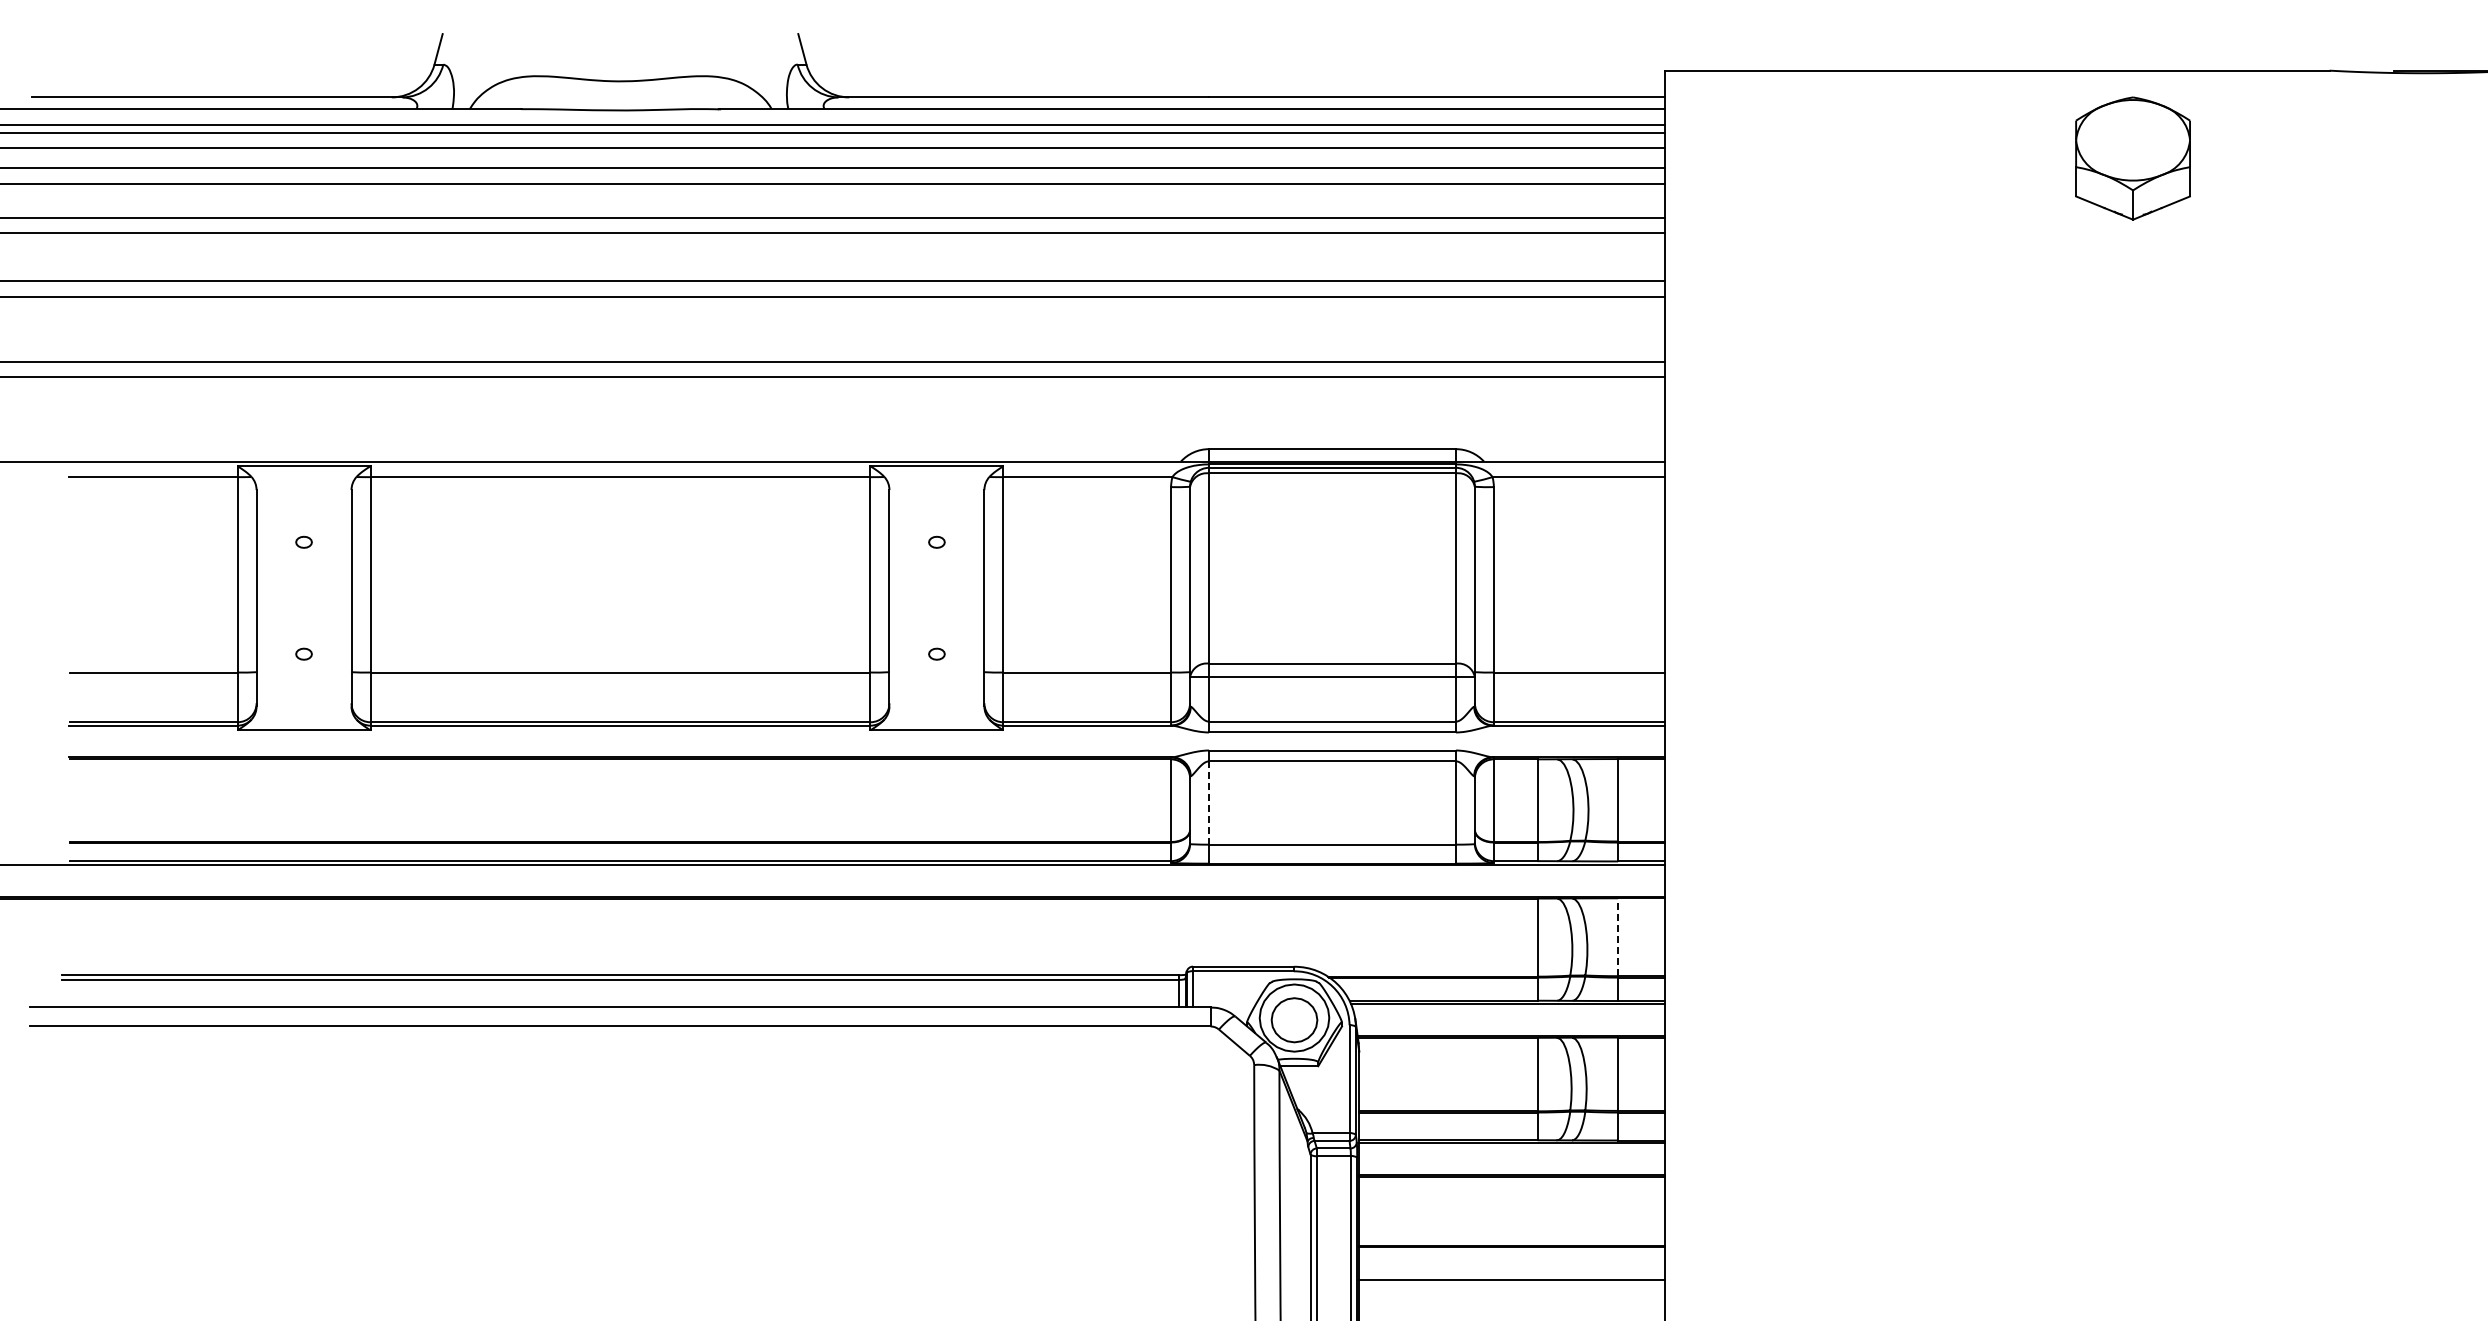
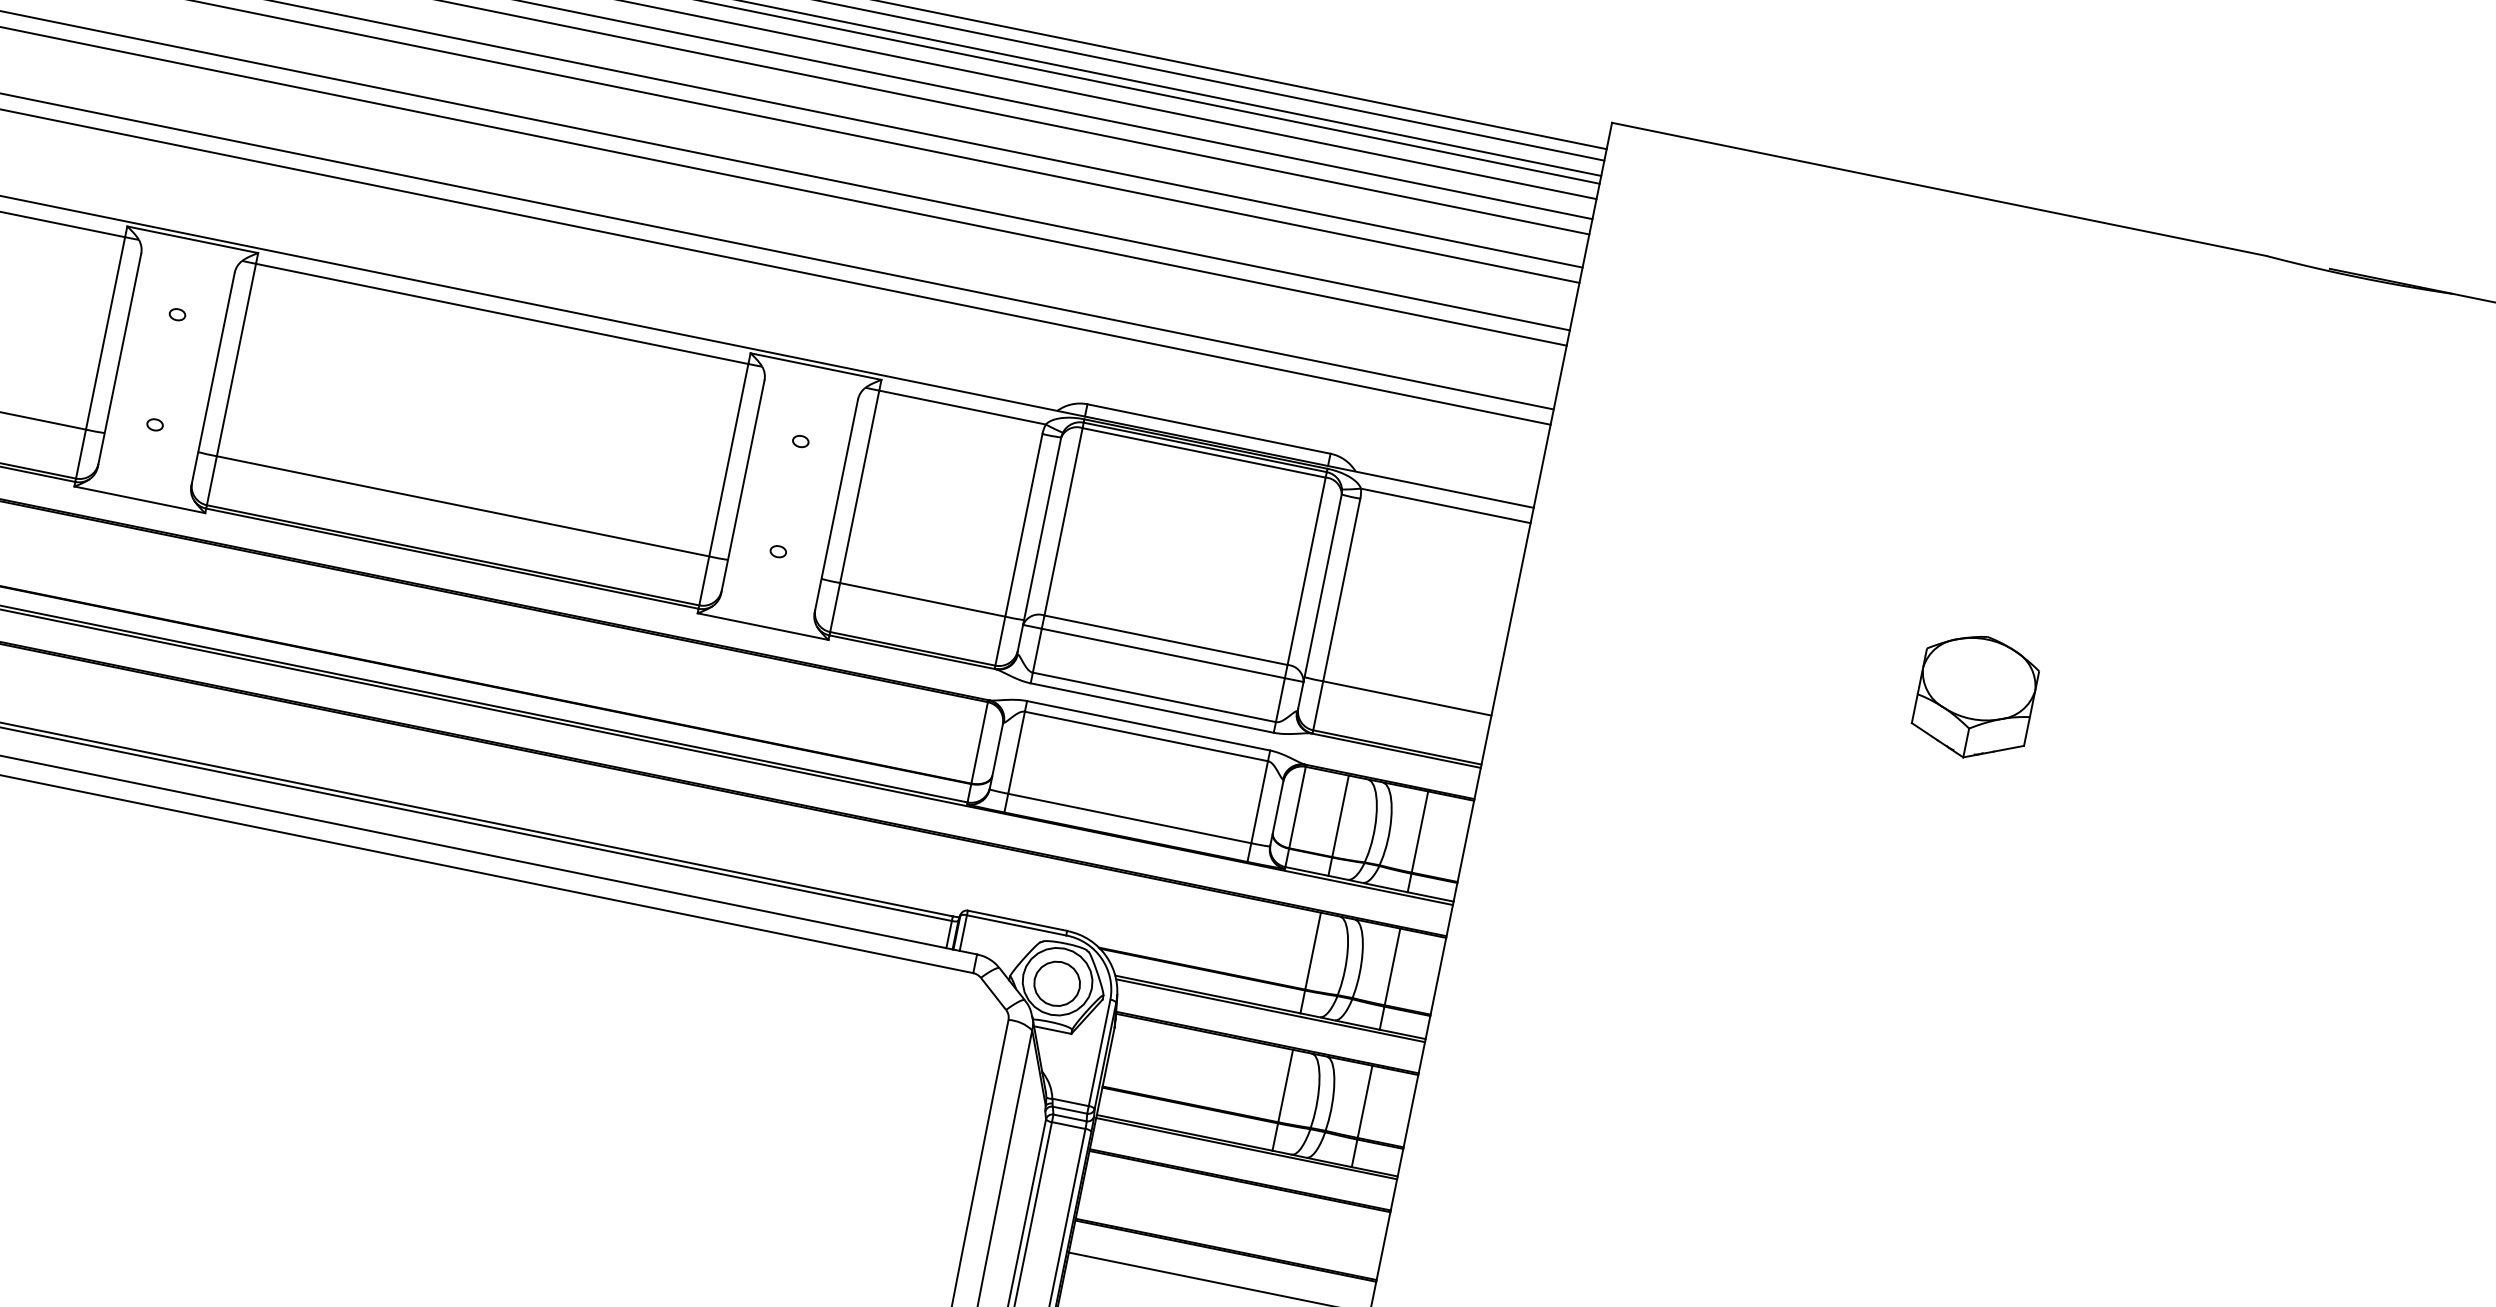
part: (2132, 158) -> (1974, 697), moved
line: (1209, 803) -> (1016, 753), dashed -> solid
line: (1618, 937) -> (1392, 967), dashed -> solid

